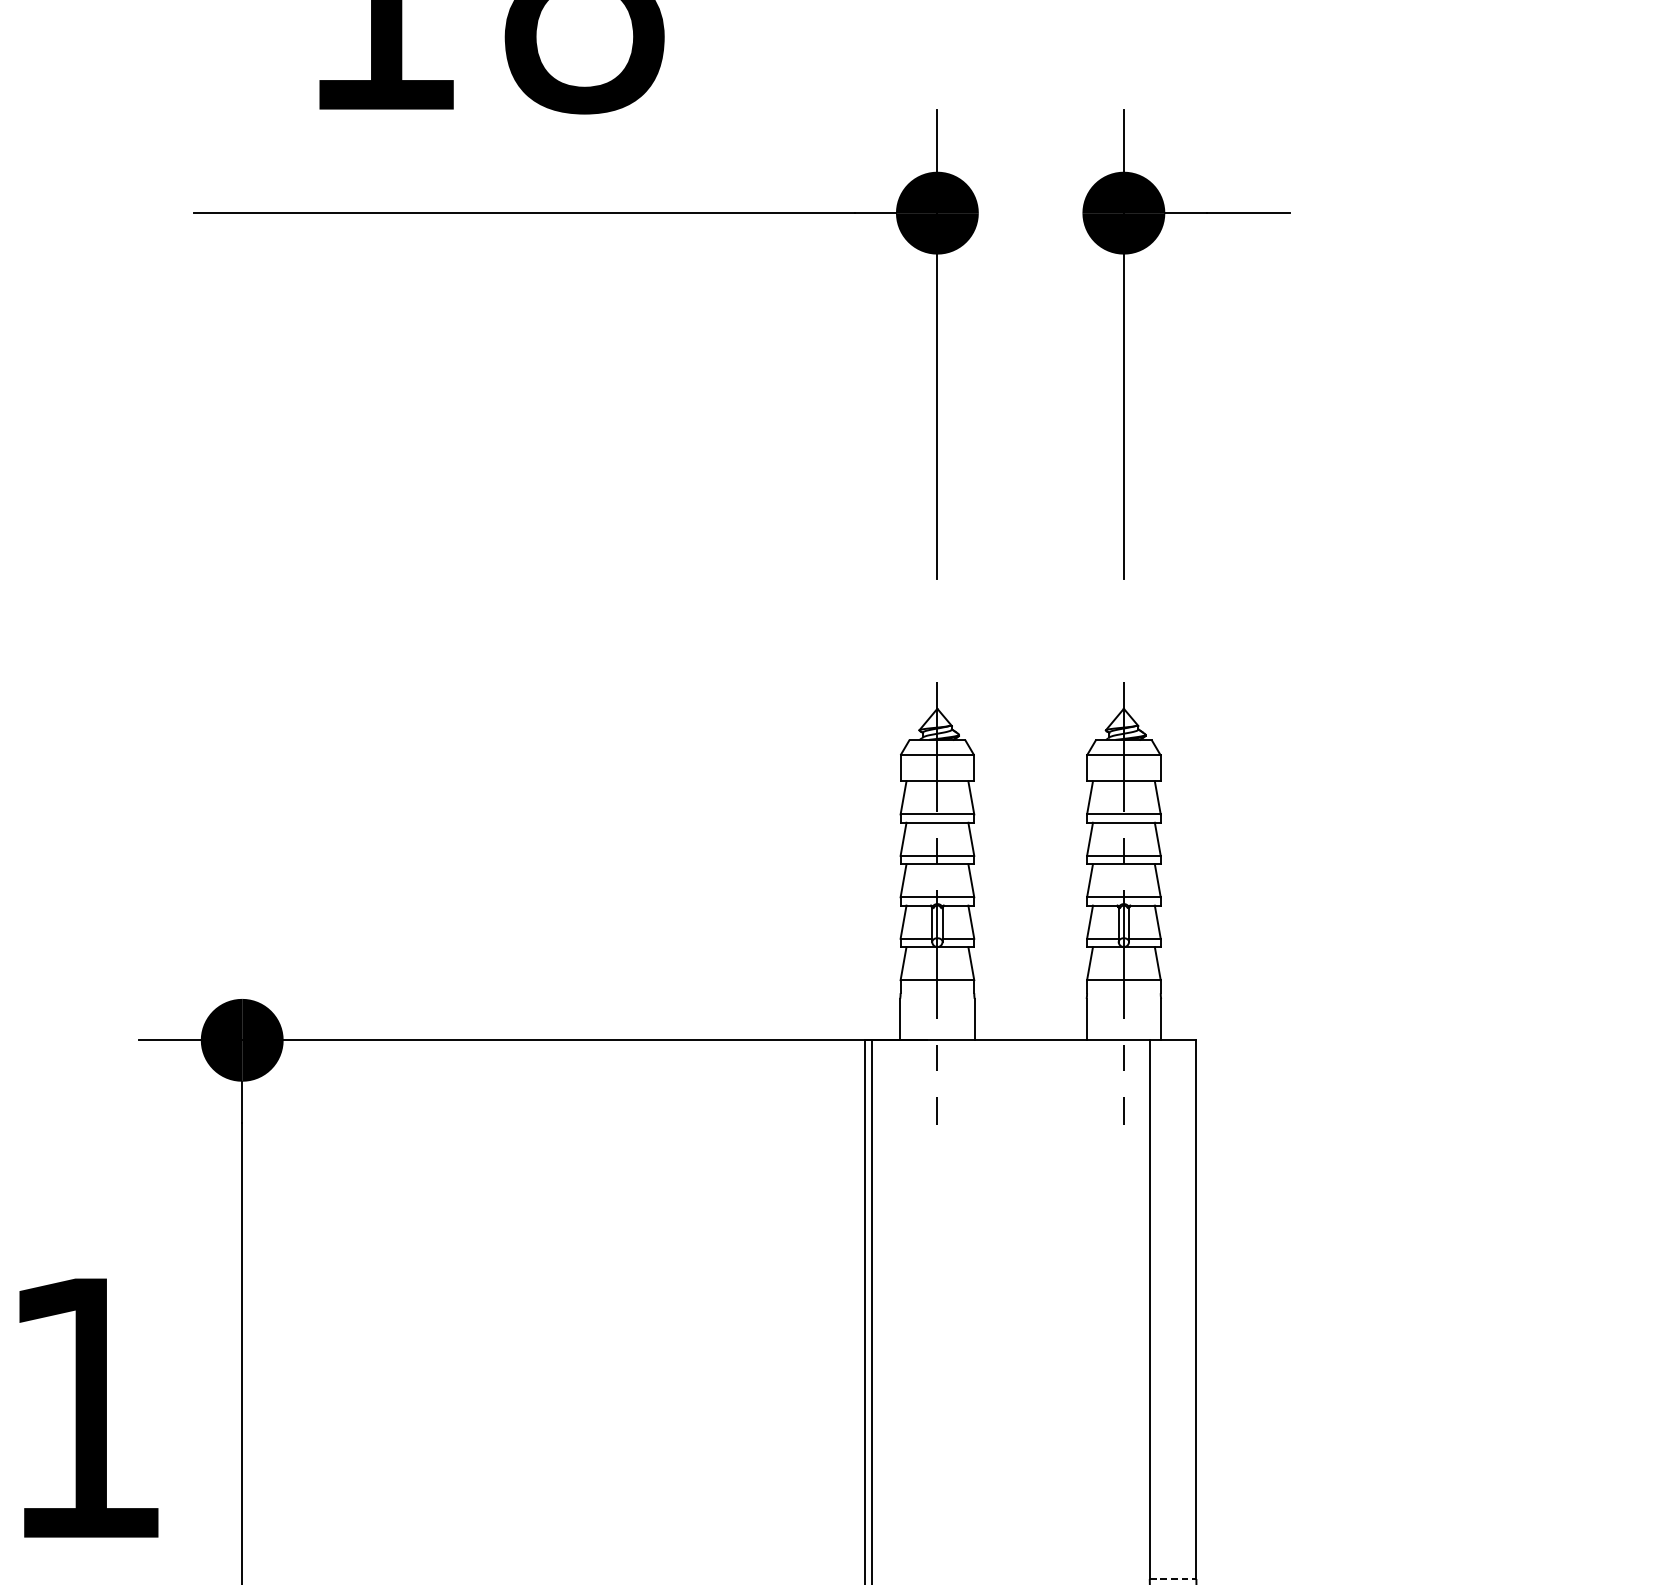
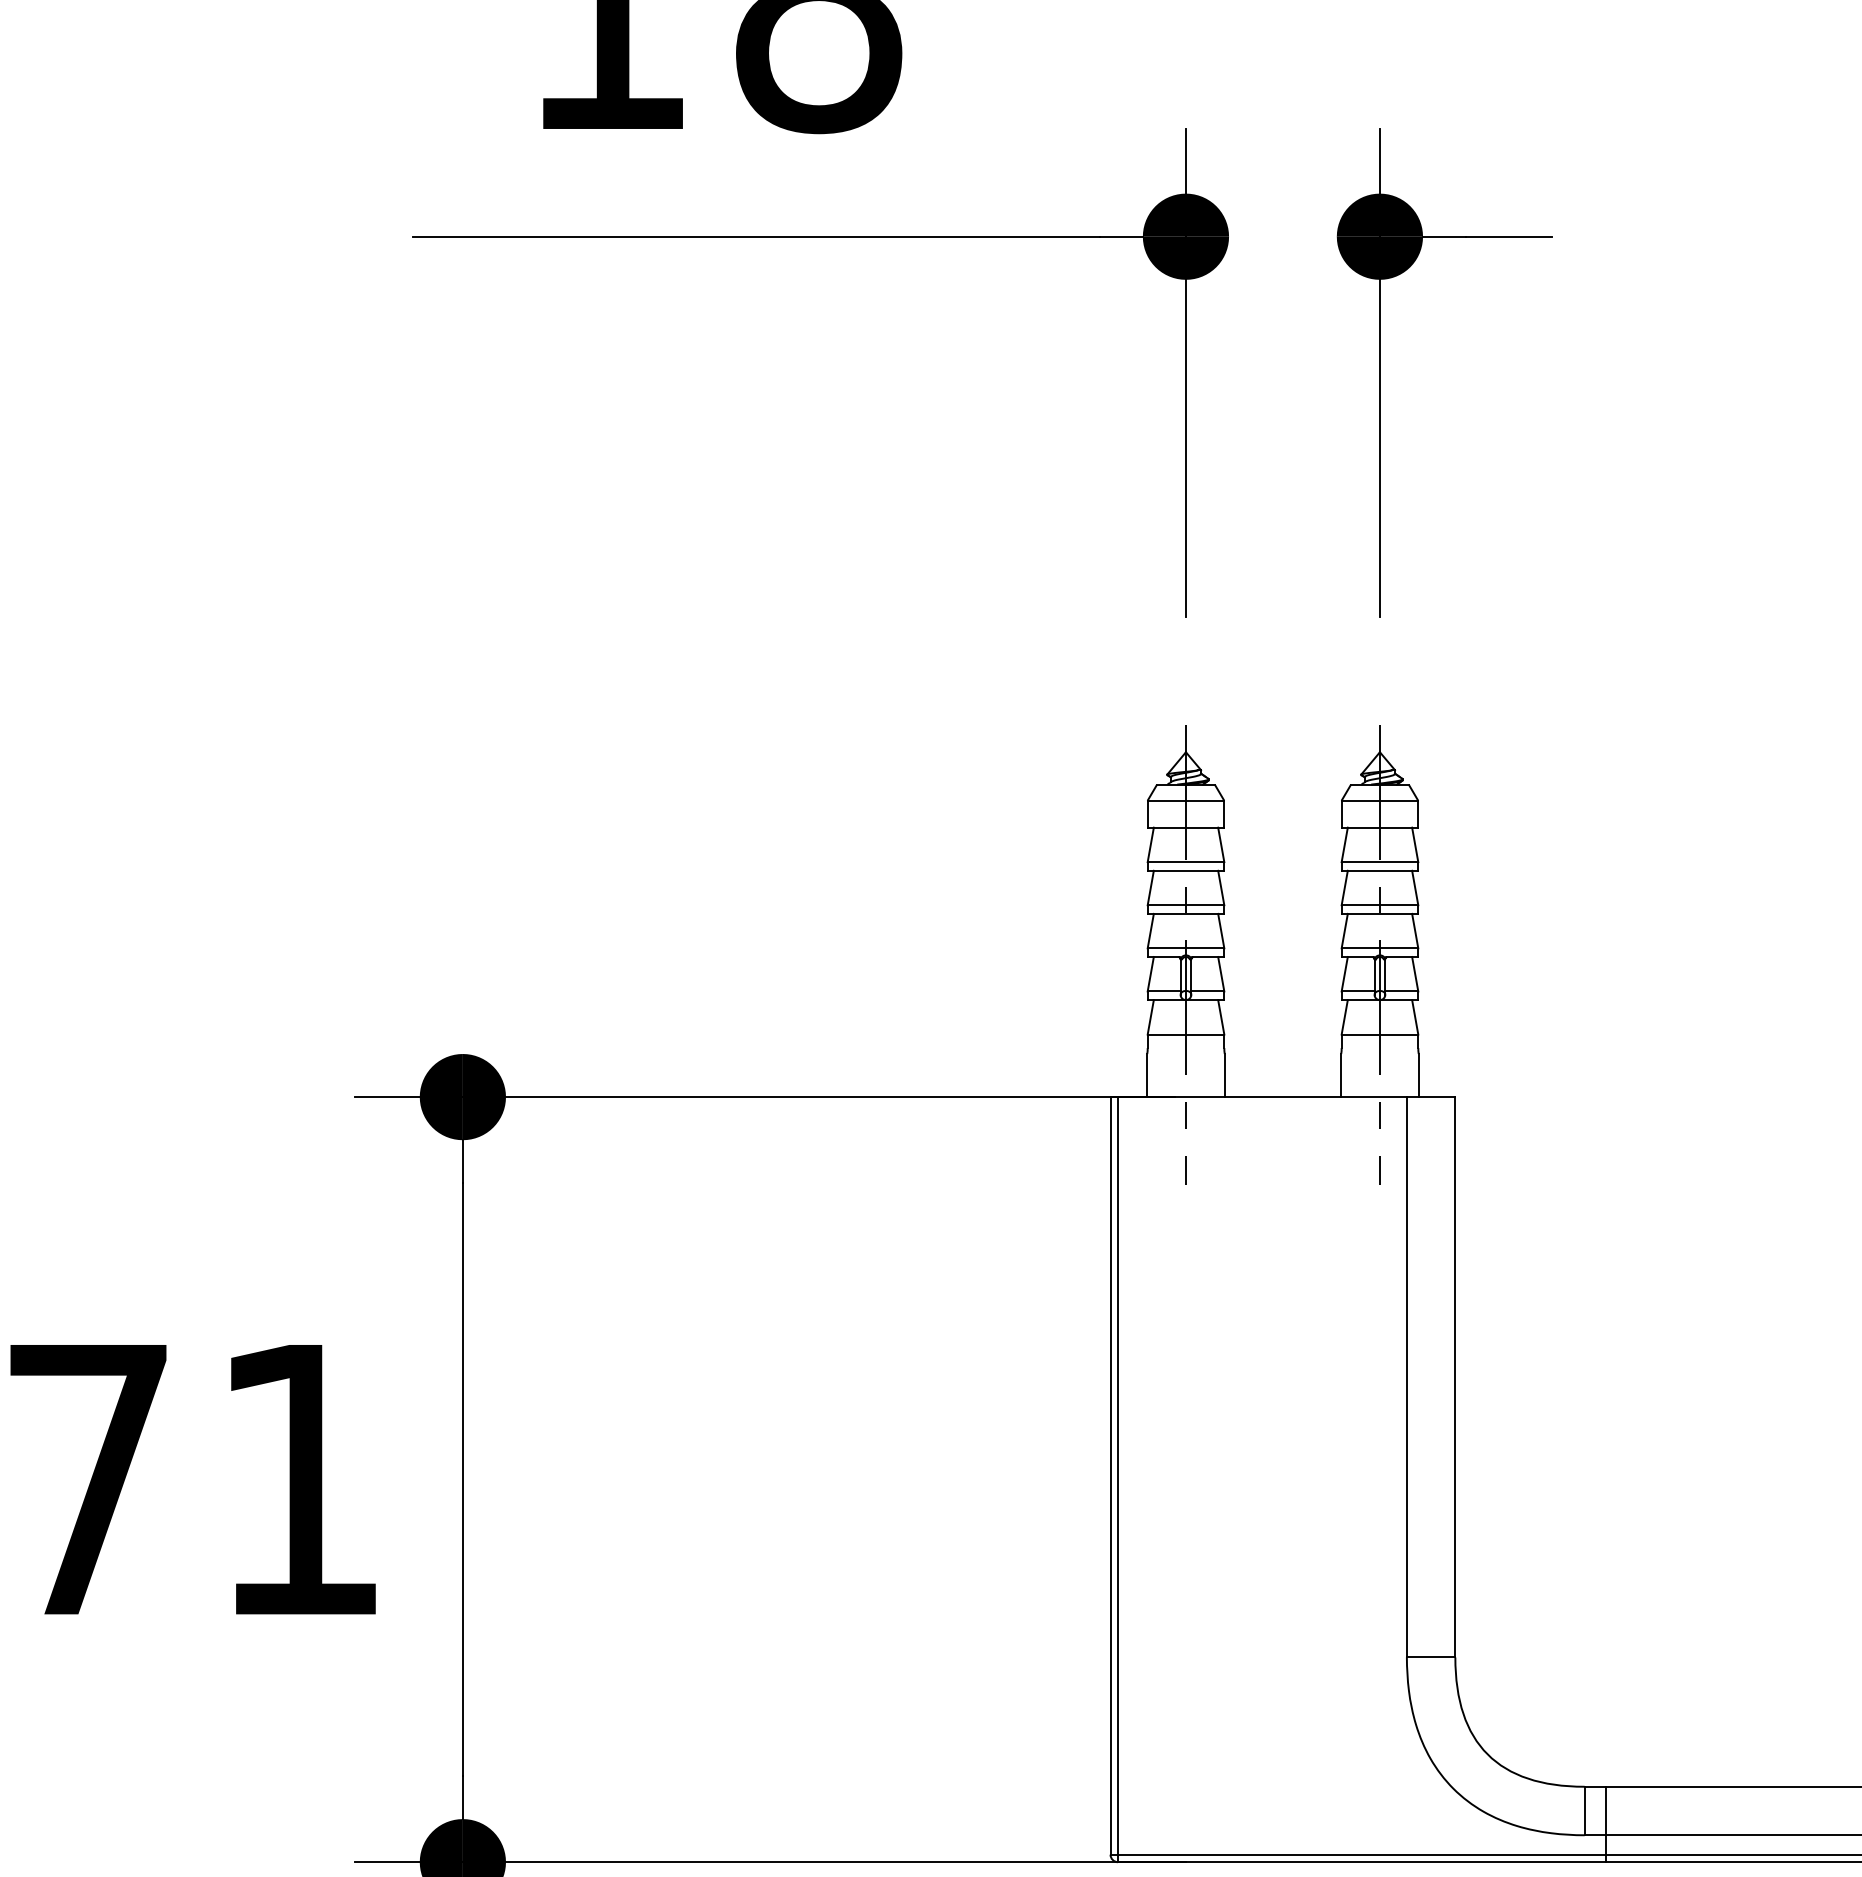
line: (1173, 1579) -> (1431, 1657), dashed -> solid

